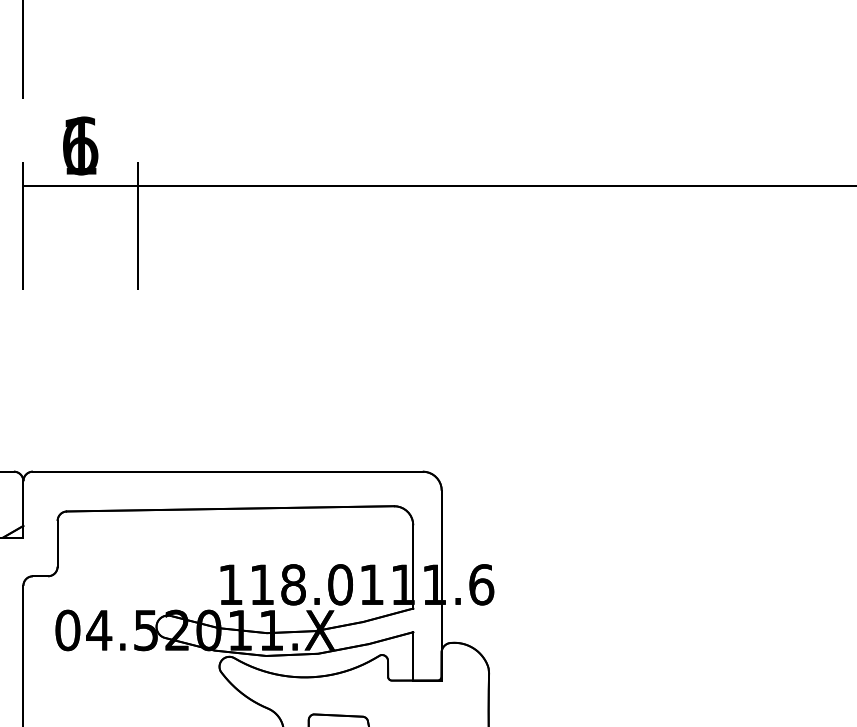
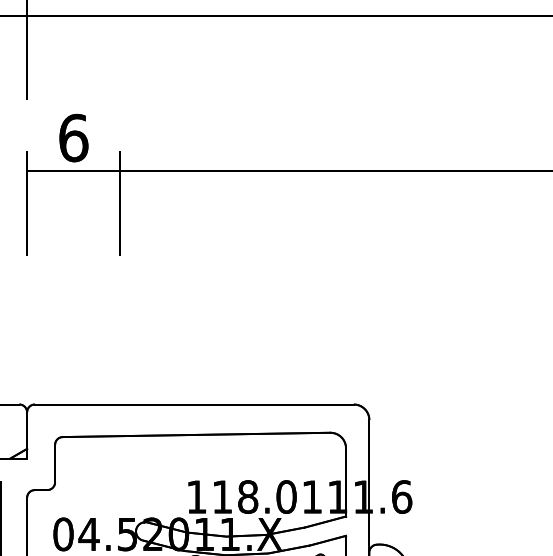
text: (80, 145) -> (73, 137), 1 -> 6

